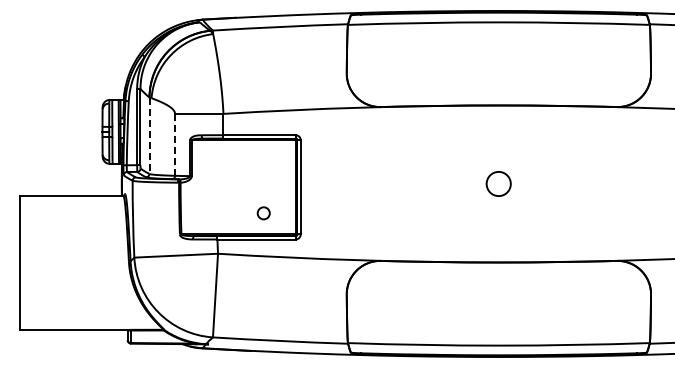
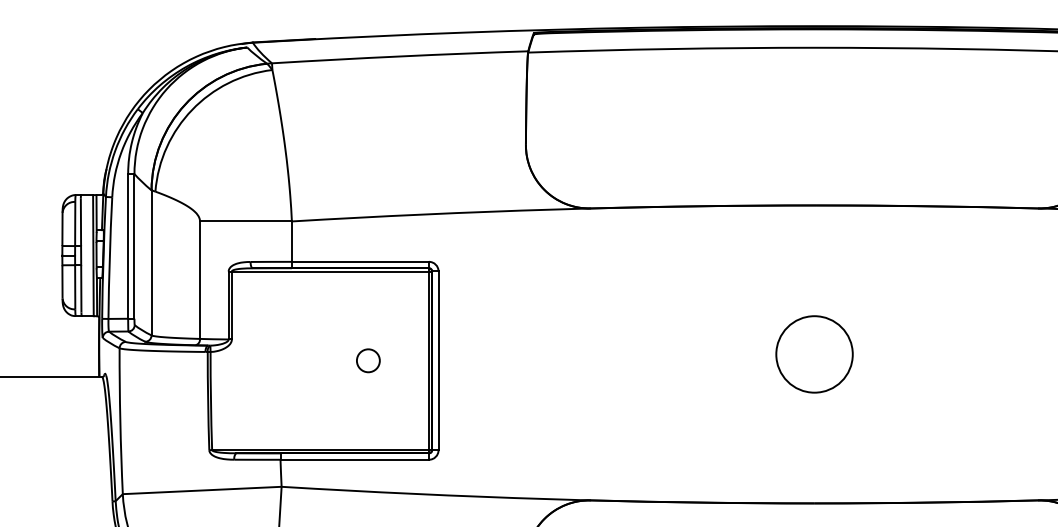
line: (149, 136) -> (151, 264), dashed -> solid
line: (175, 144) -> (200, 279), dashed -> solid
circle: (498, 183) -> (813, 353), size x1.67
circle: (263, 213) -> (367, 361), moved

